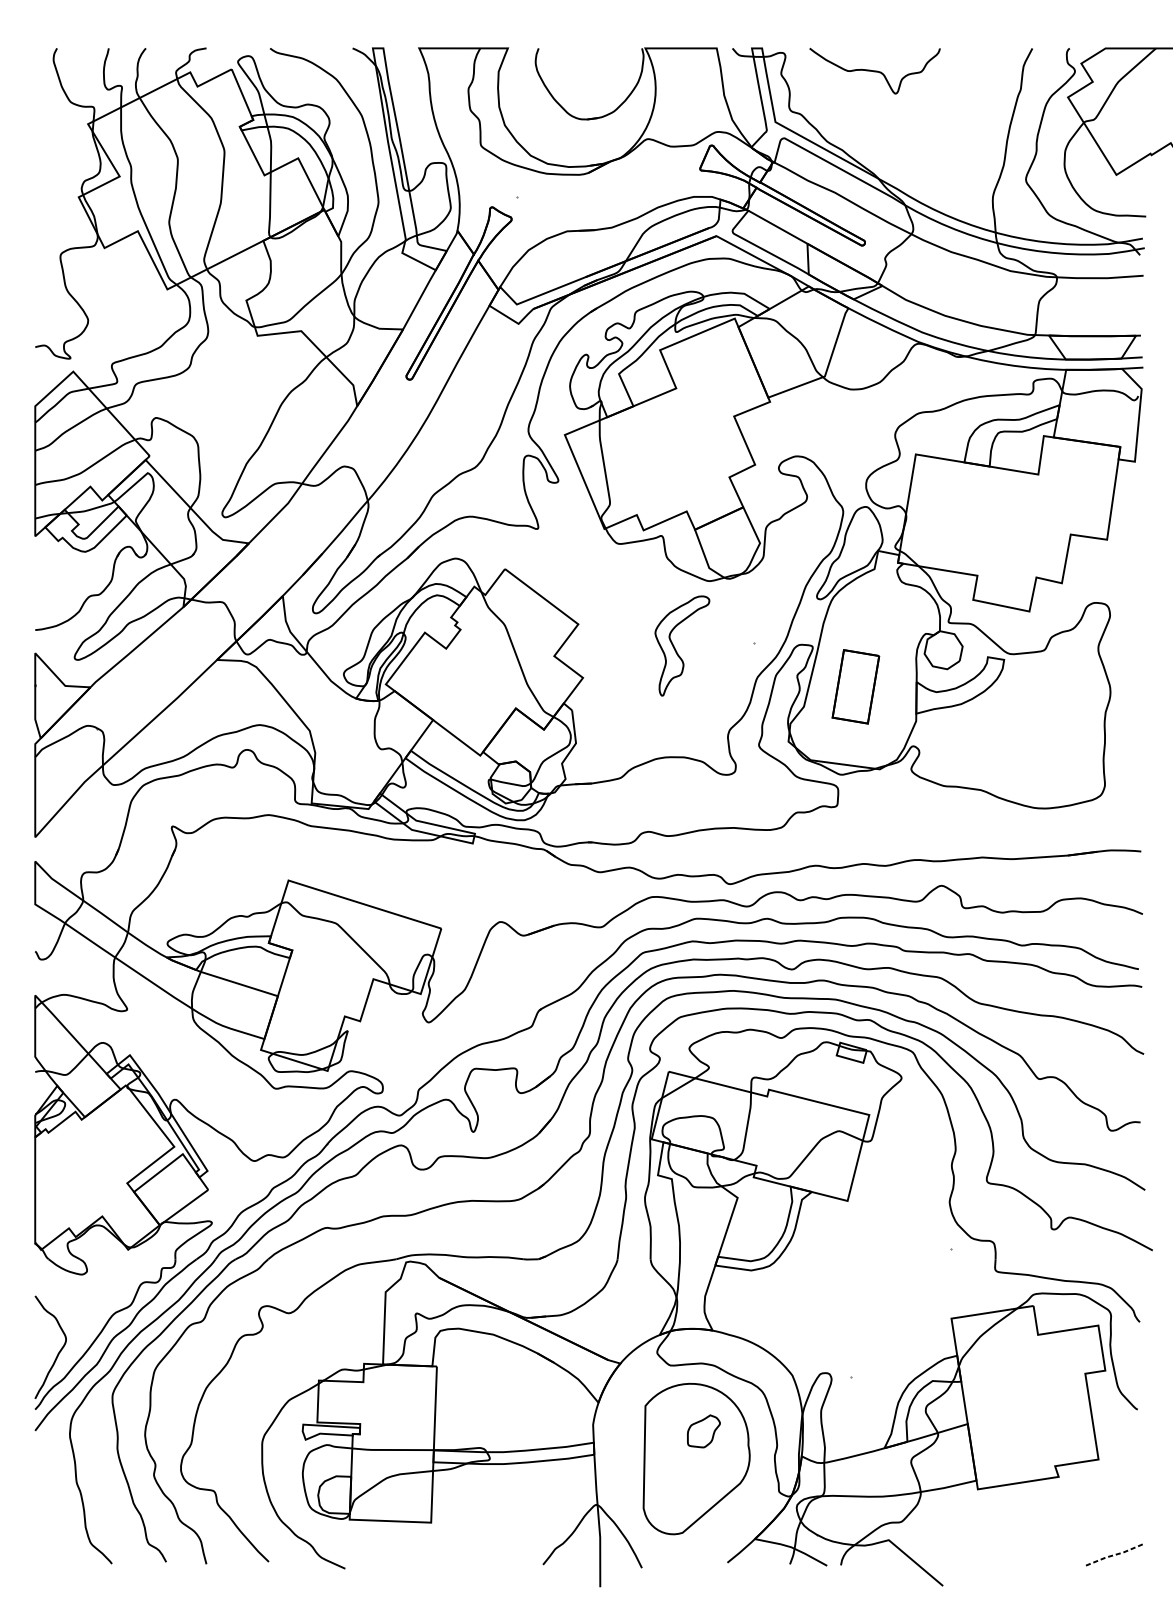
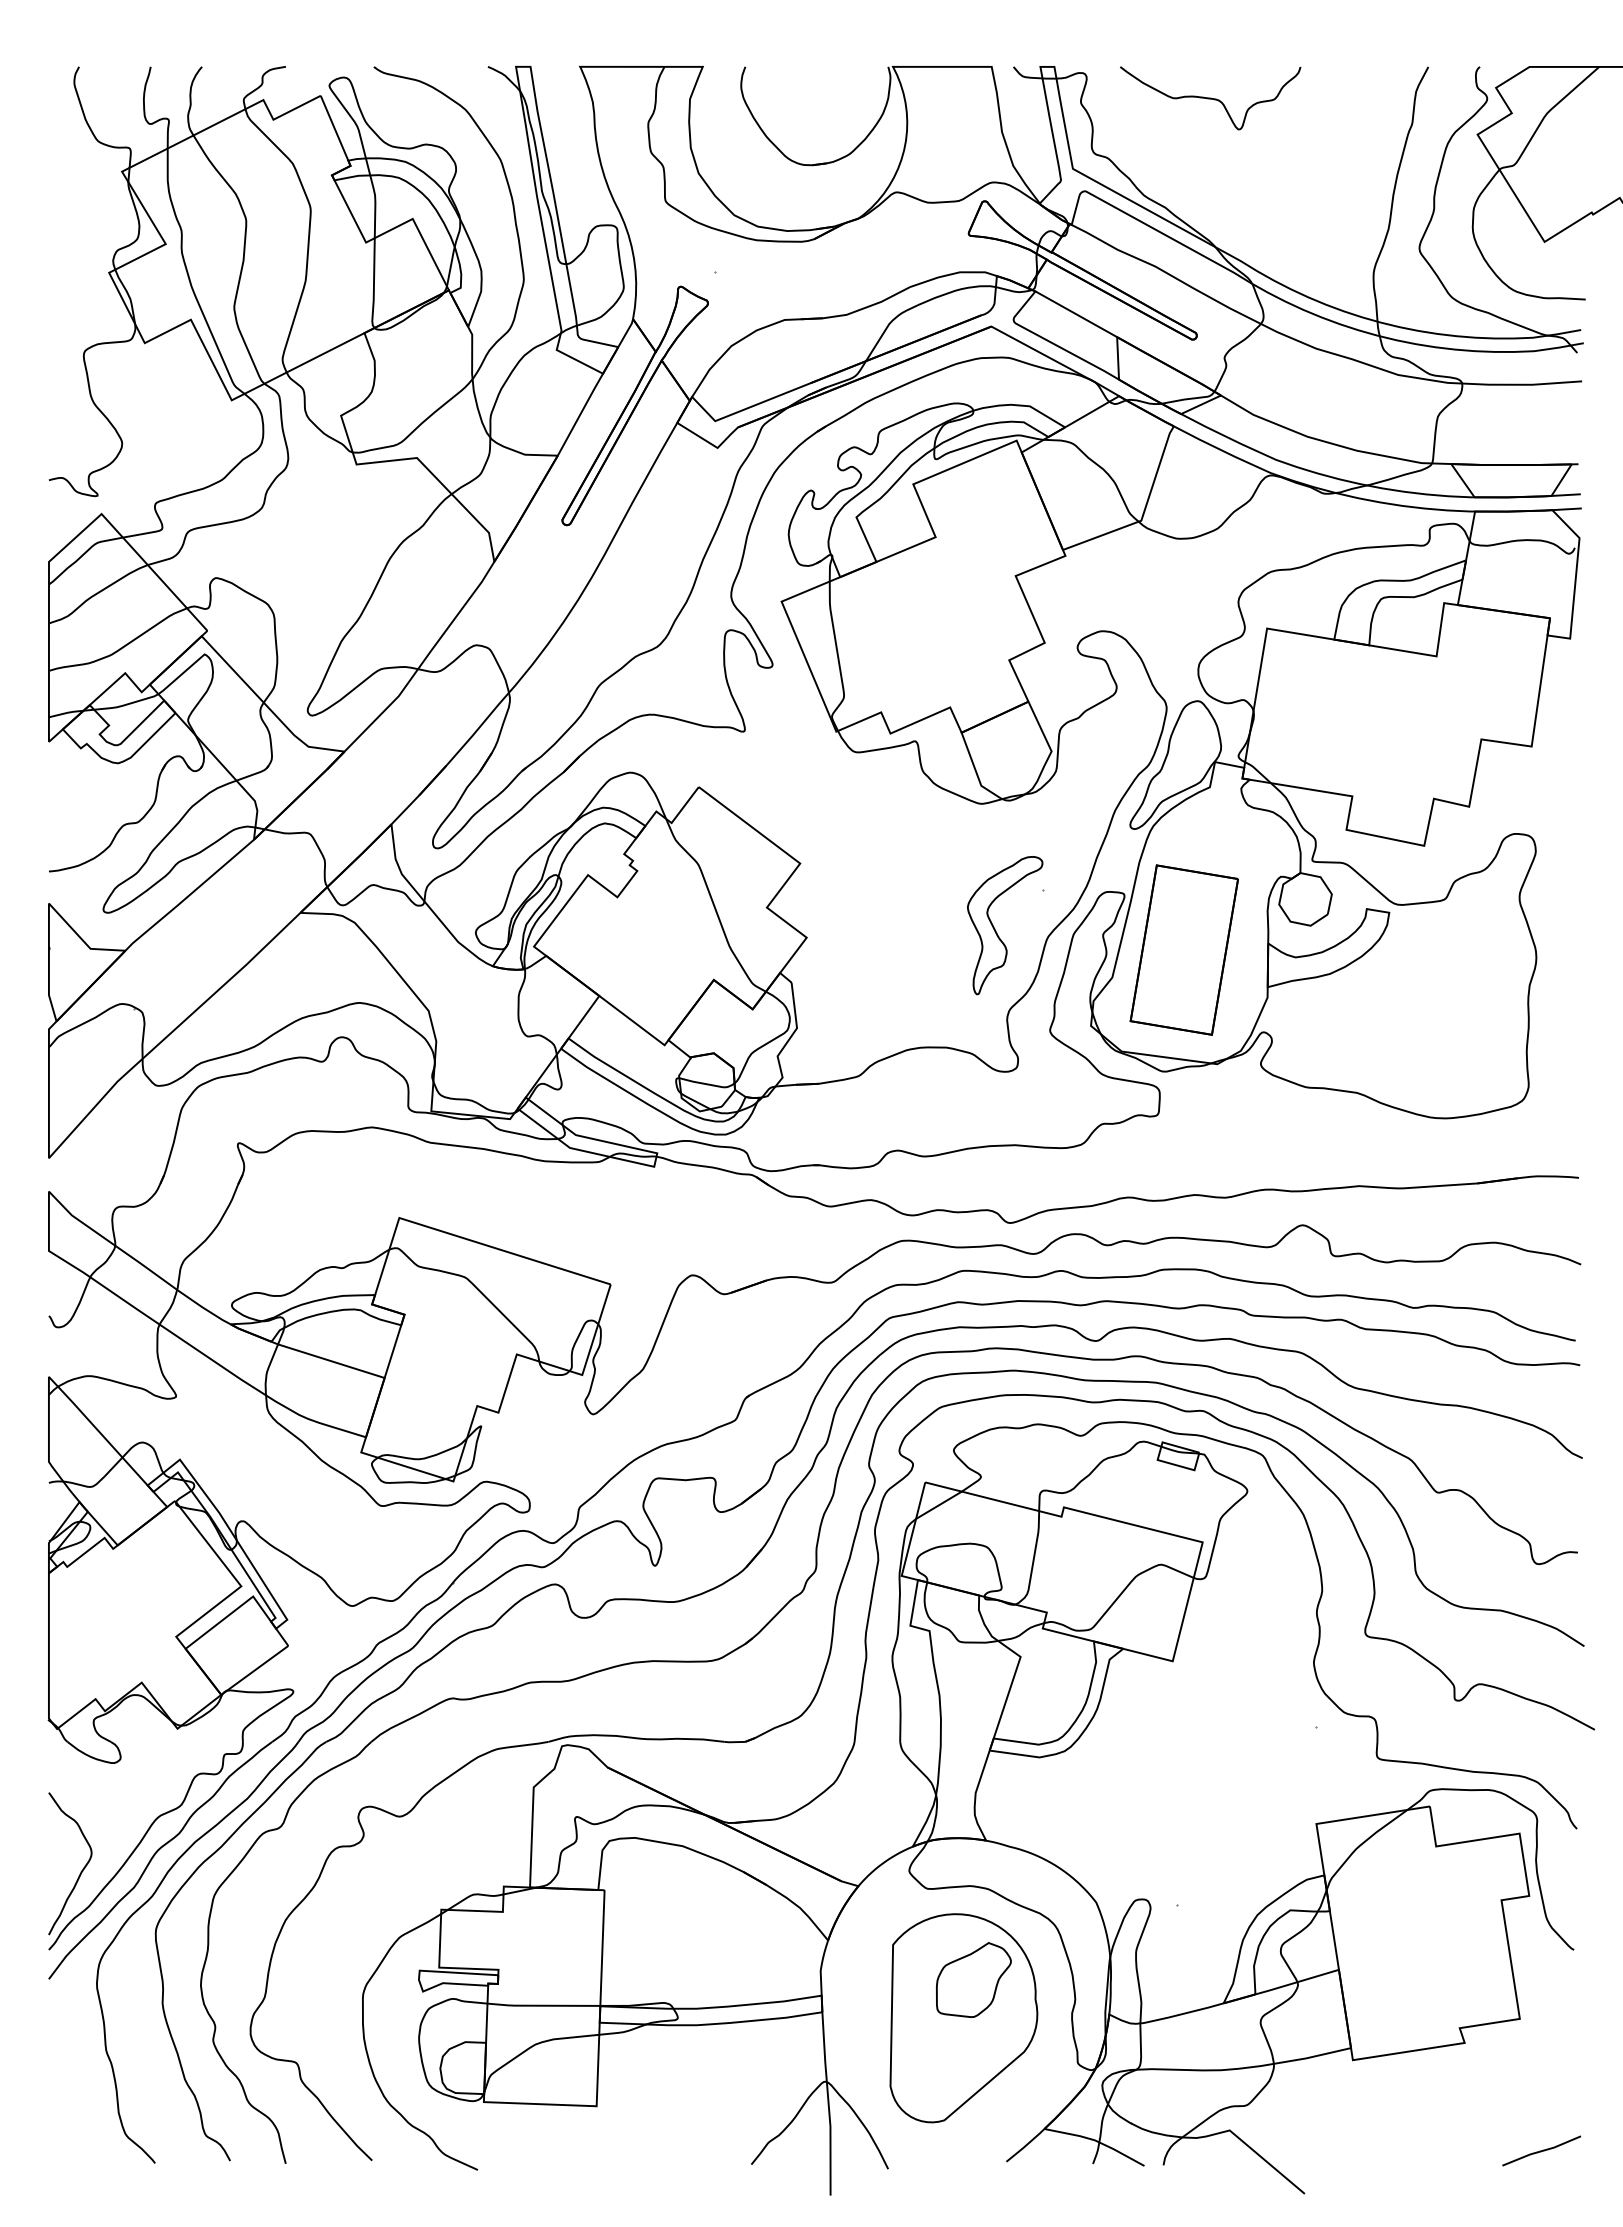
part: (676, 649) -> (996, 930), moved
part: (855, 686) -> (1183, 949), size x1.67
part: (703, 1431) -> (973, 1979), size x1.67
line: (1114, 1554) -> (1542, 2150), dashed -> solid

